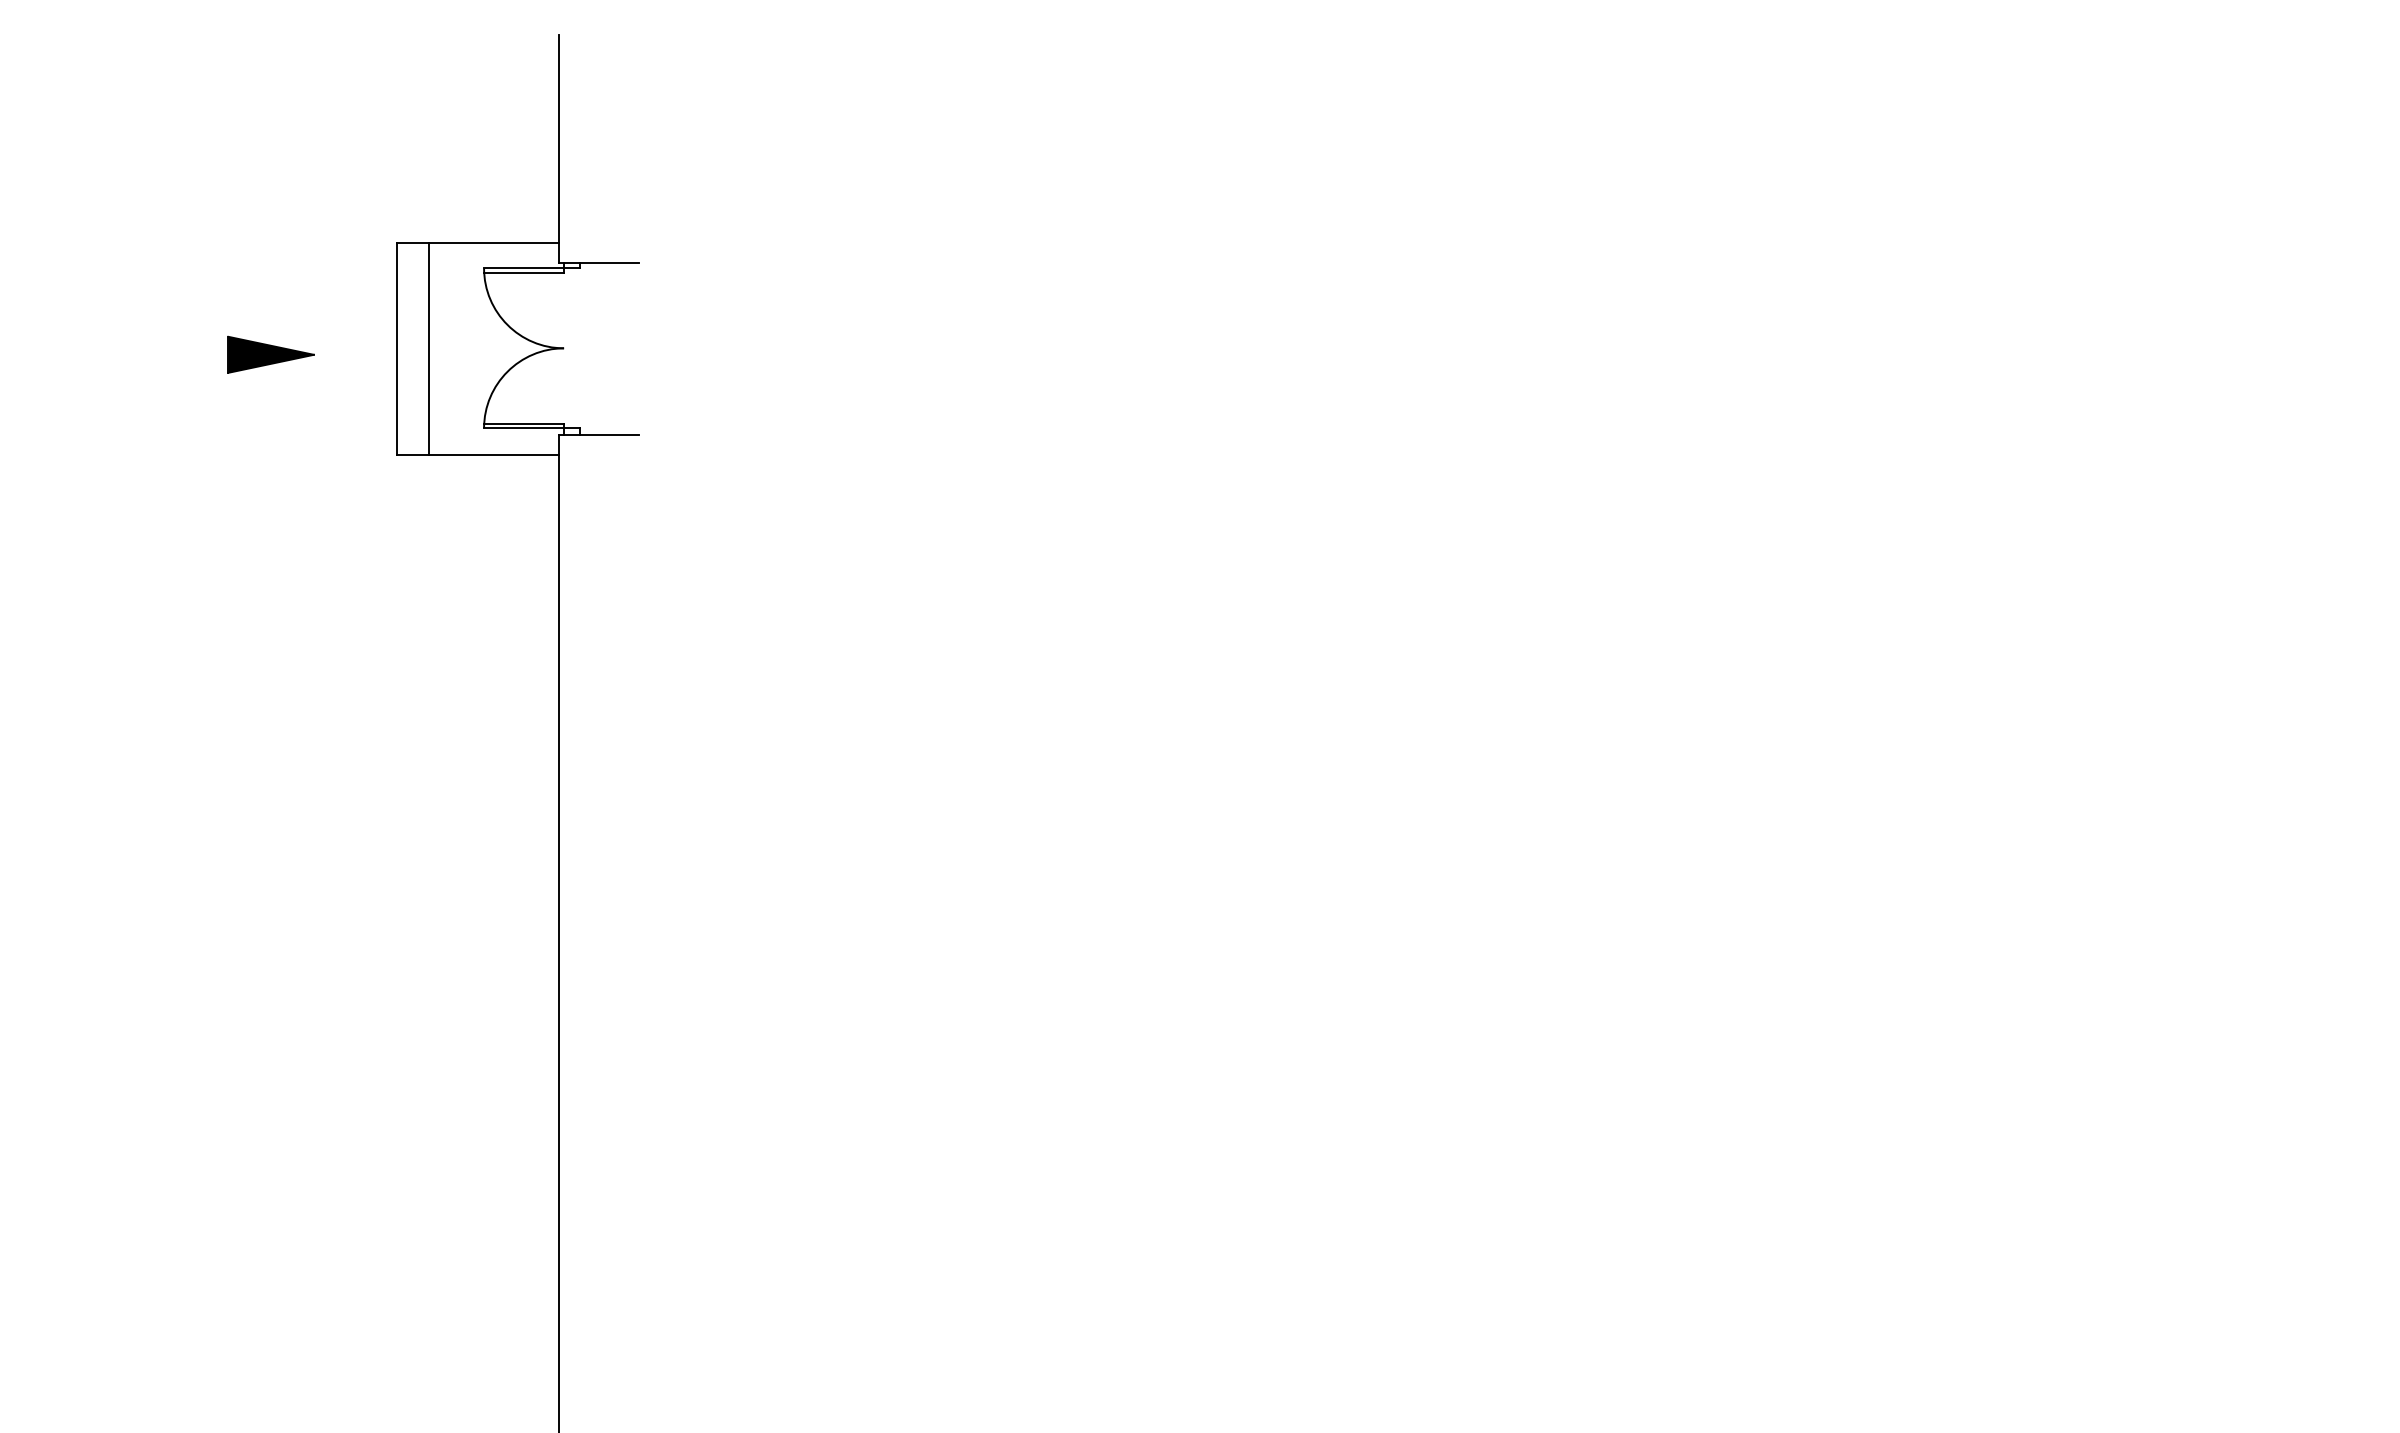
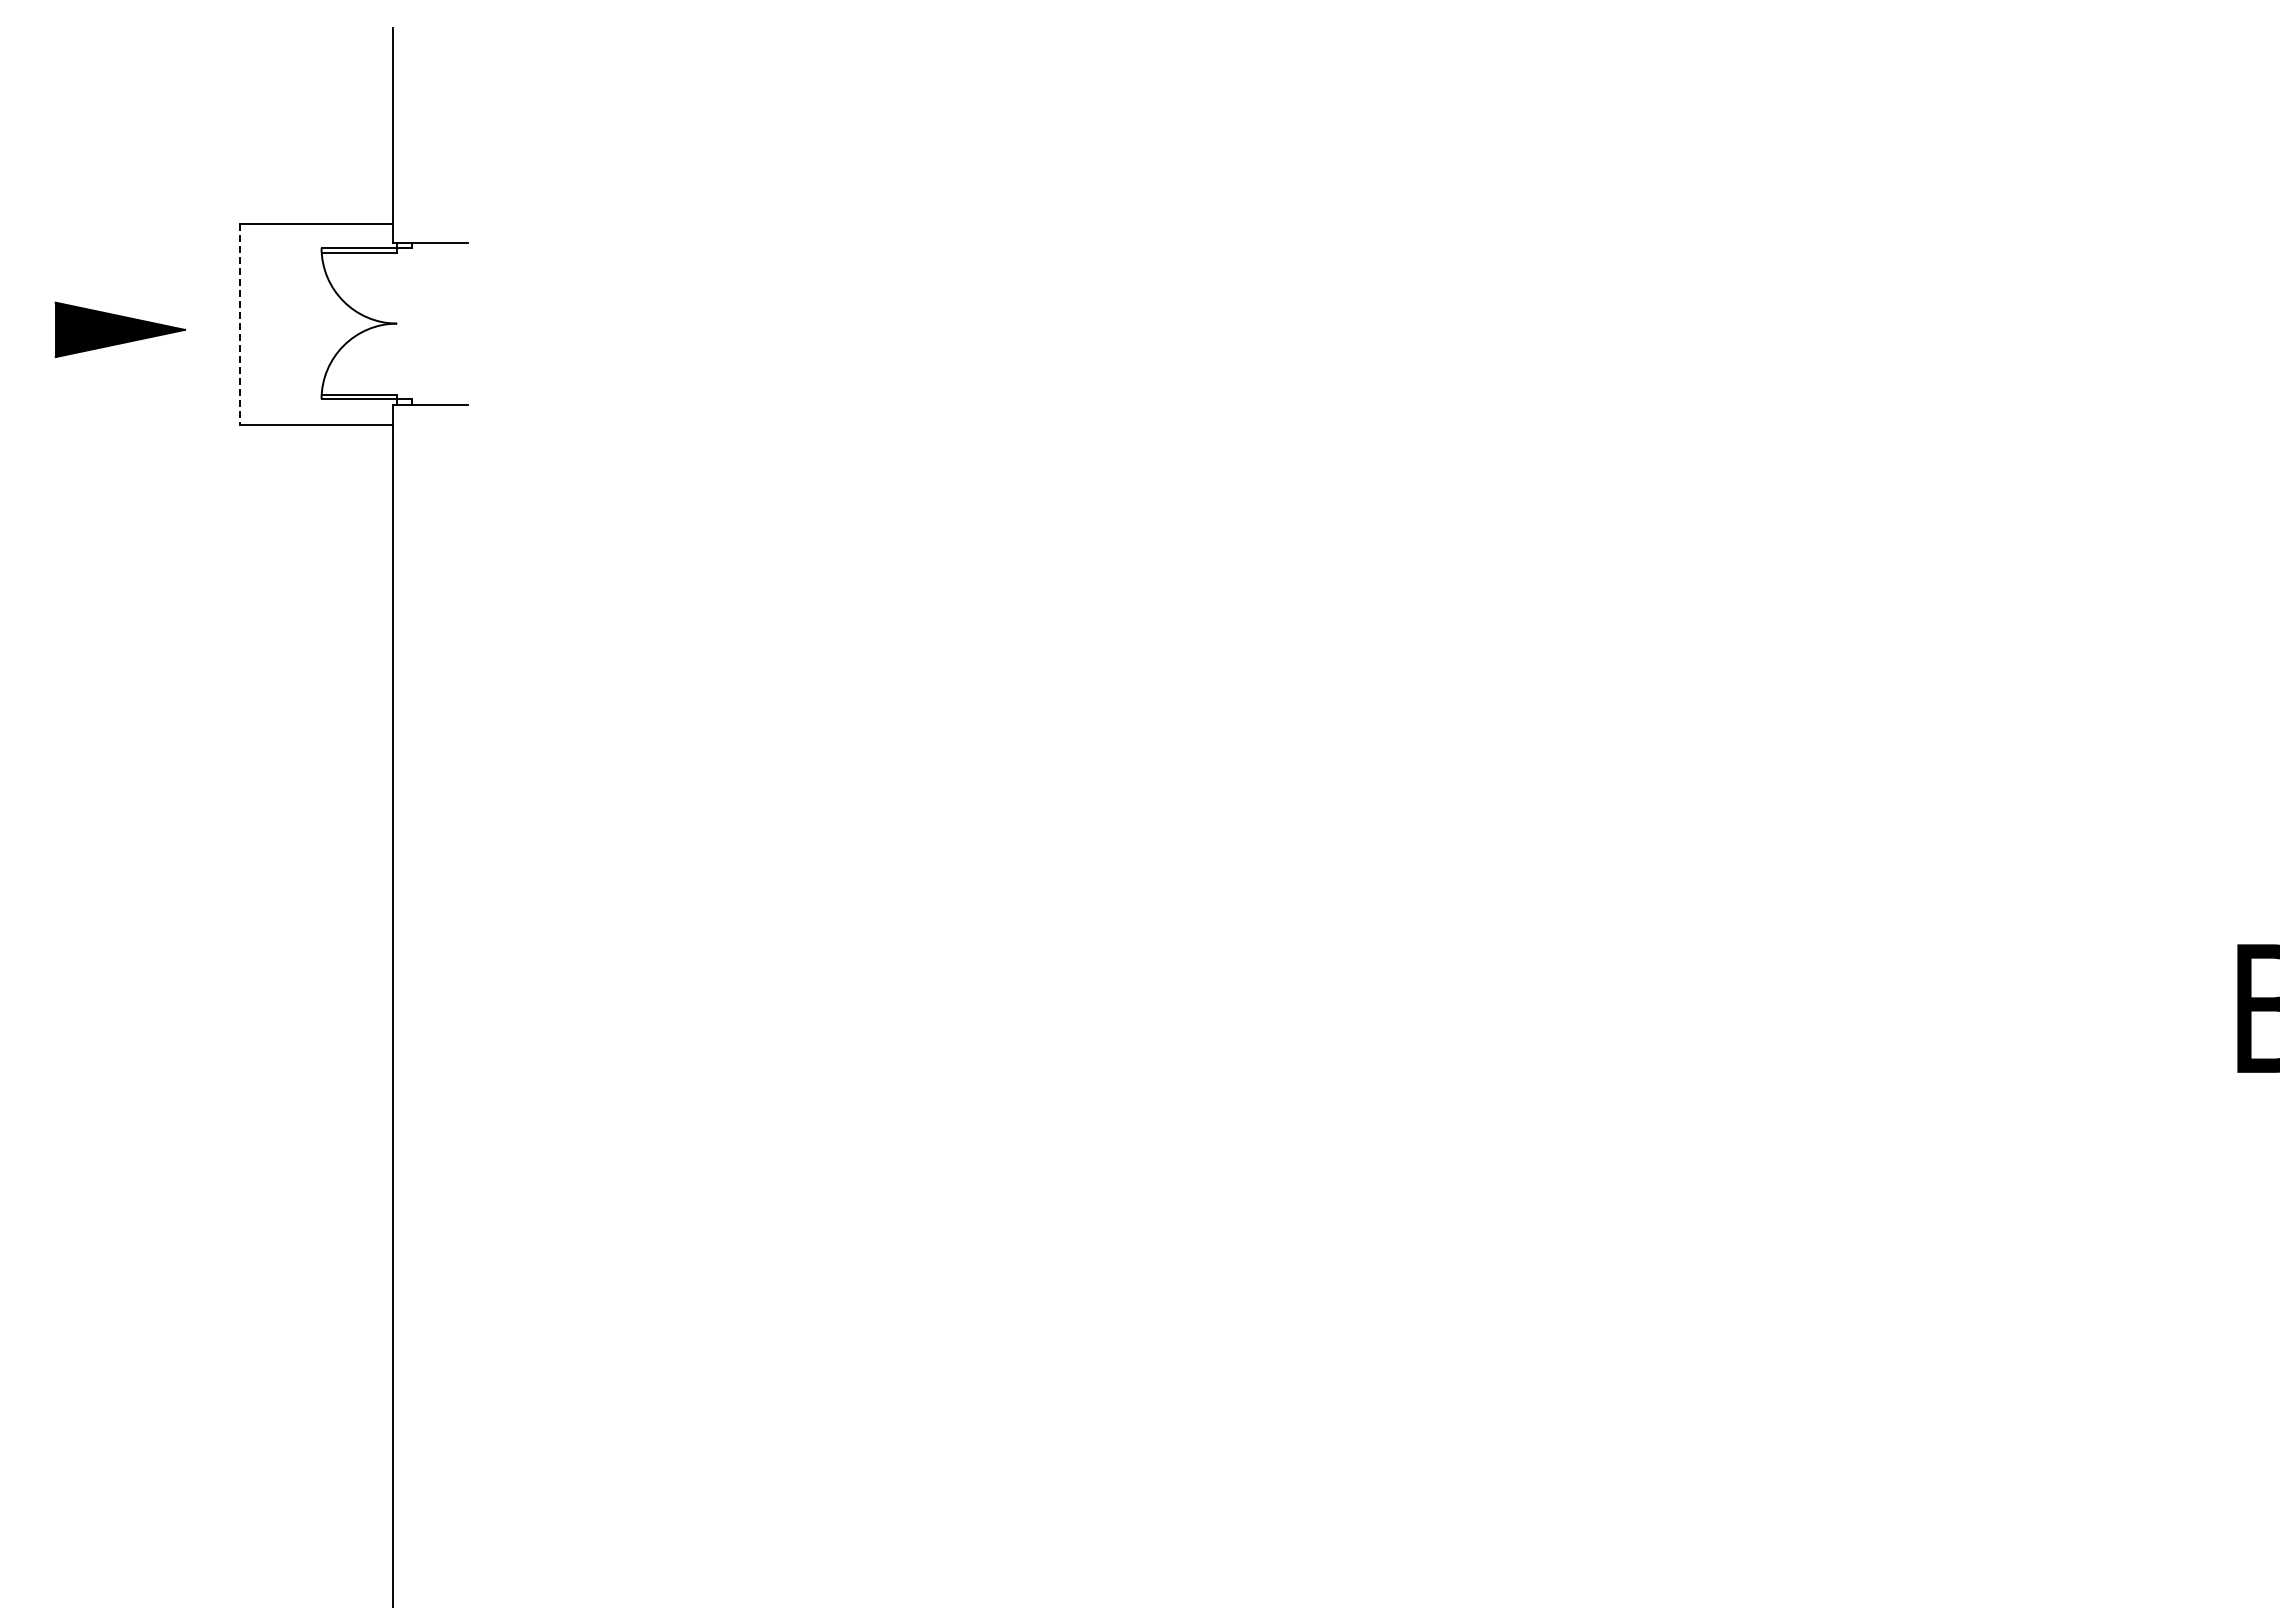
line: (428, 348) -> (269, 323), removed
line: (397, 349) -> (239, 324), solid -> dashed
part: (271, 354) -> (120, 329), size x1.6

